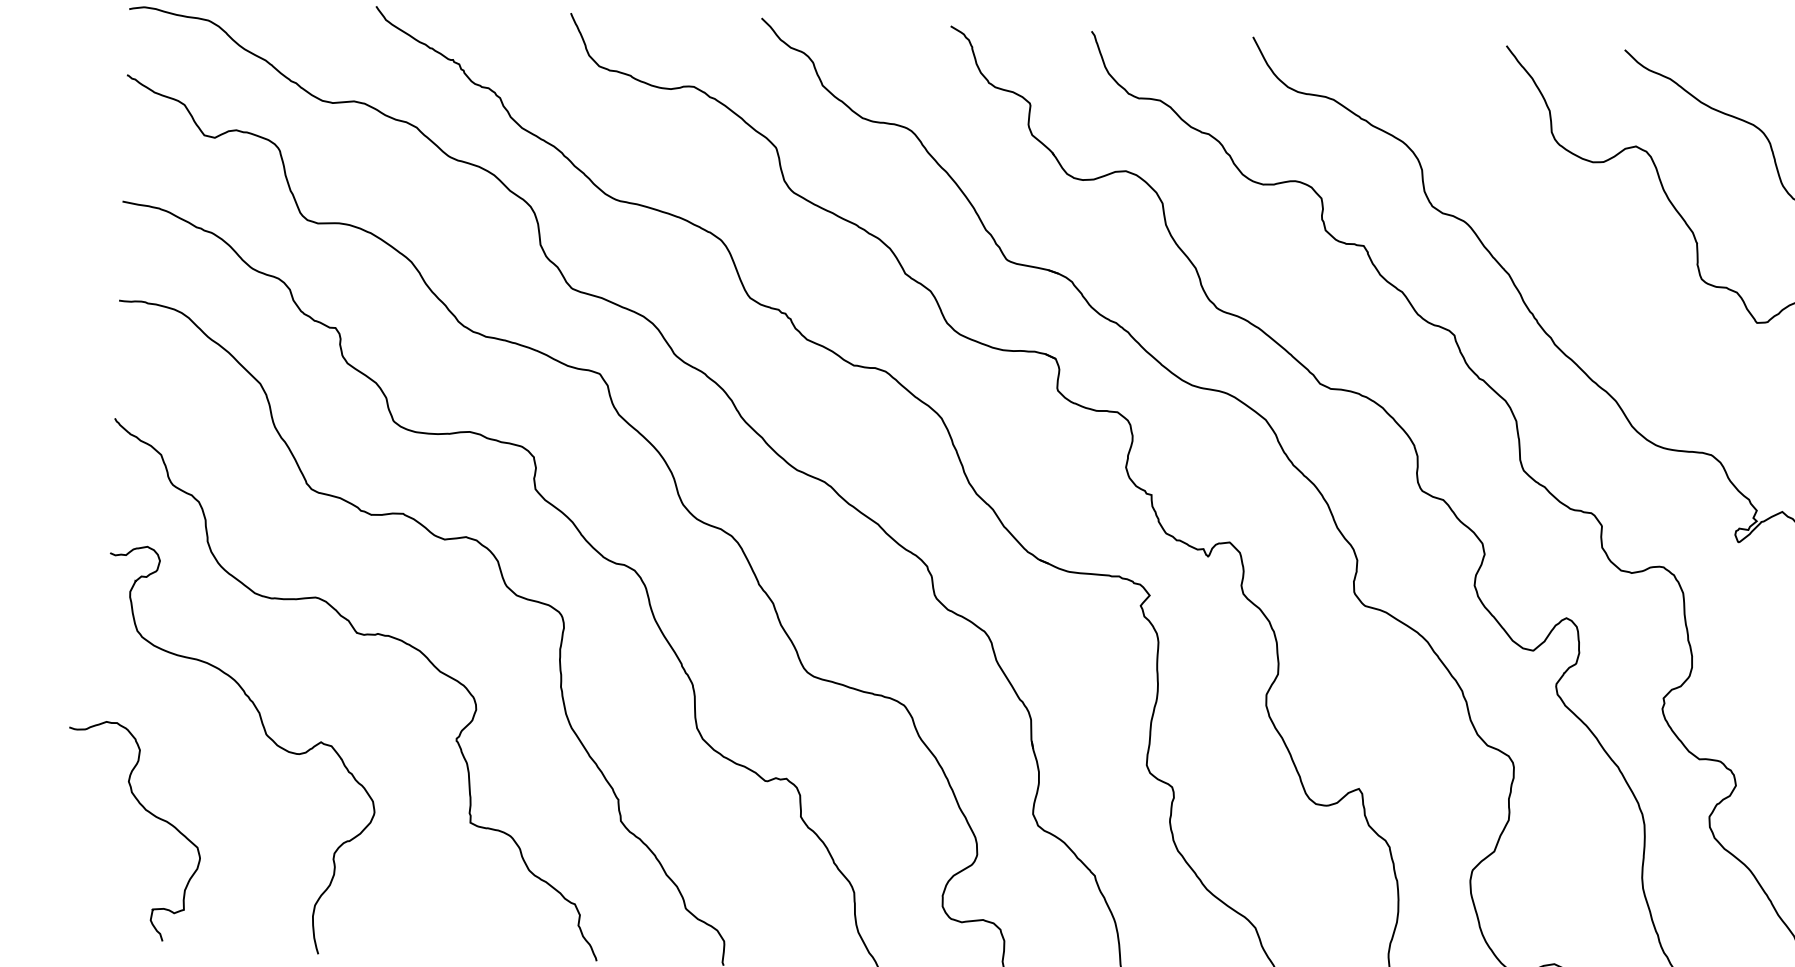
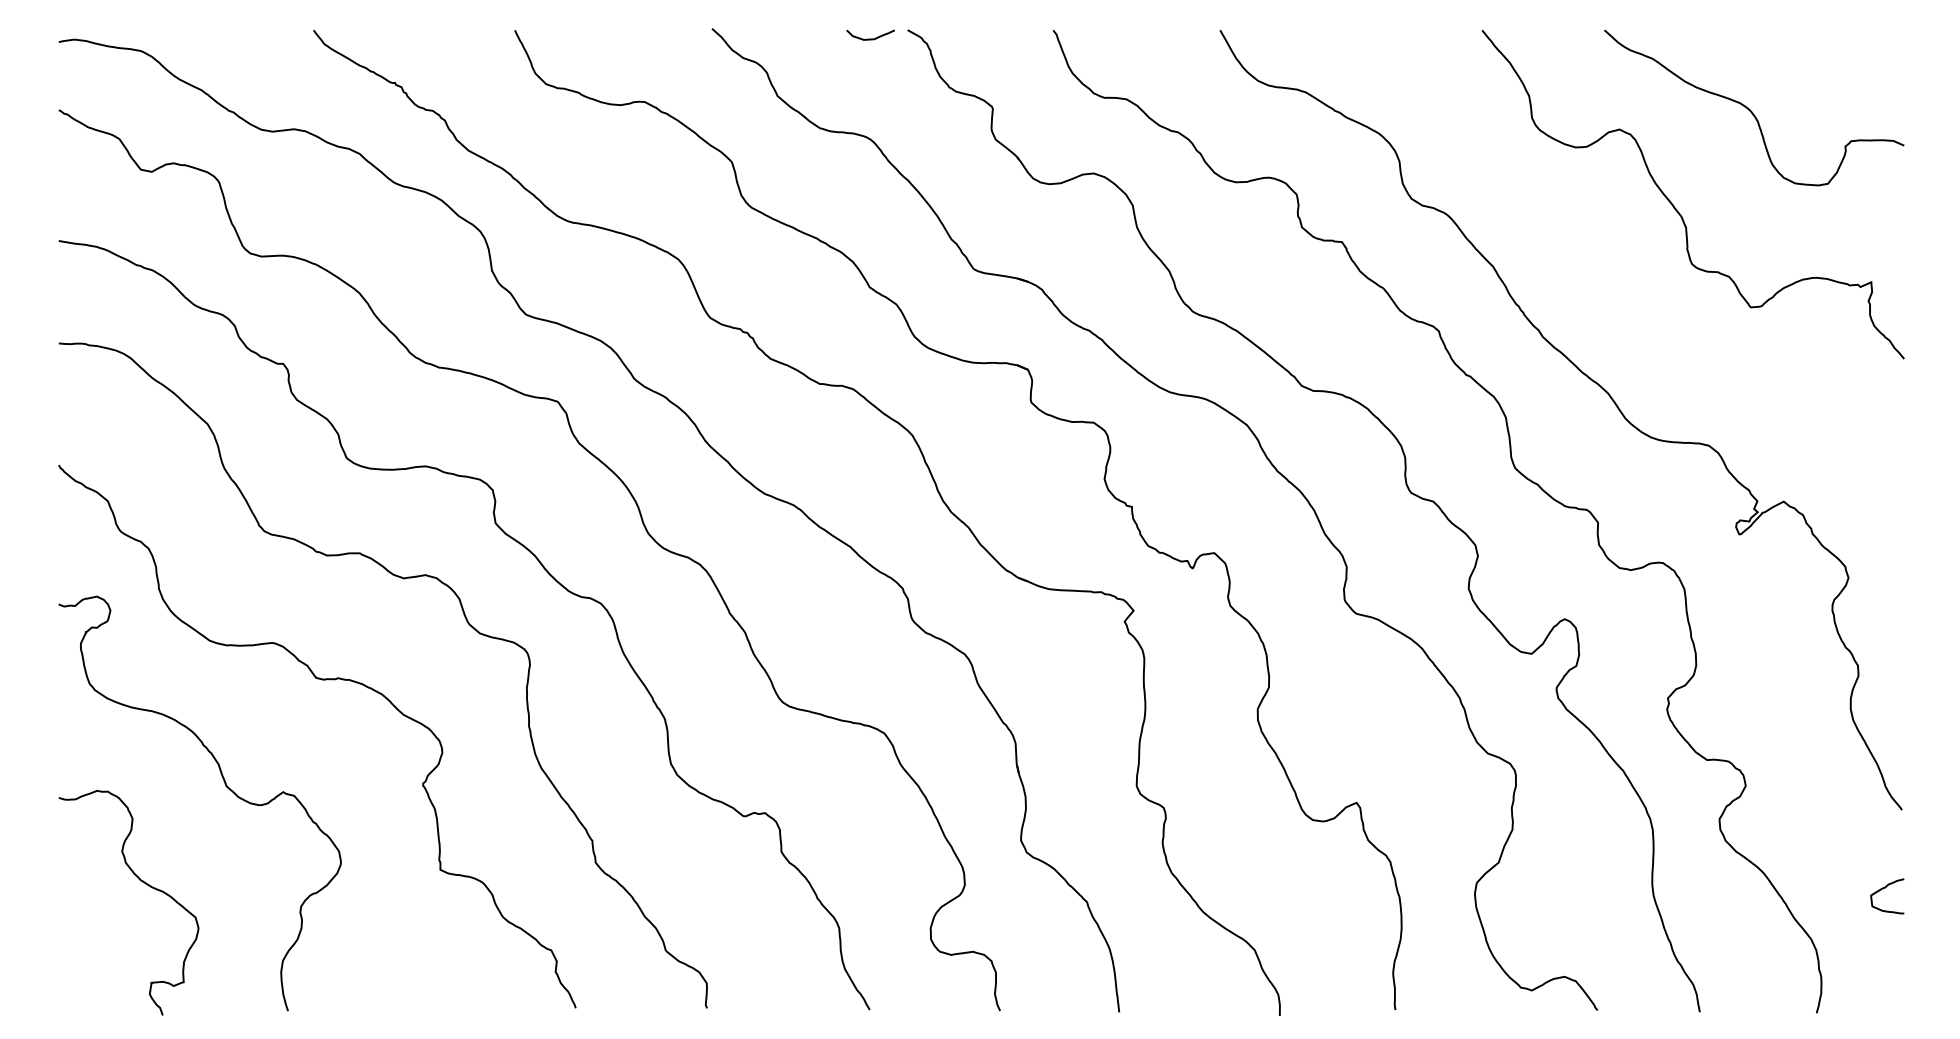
curve: (914, 33) -> (870, 38), added
curve: (145, 811) -> (140, 881), moved

